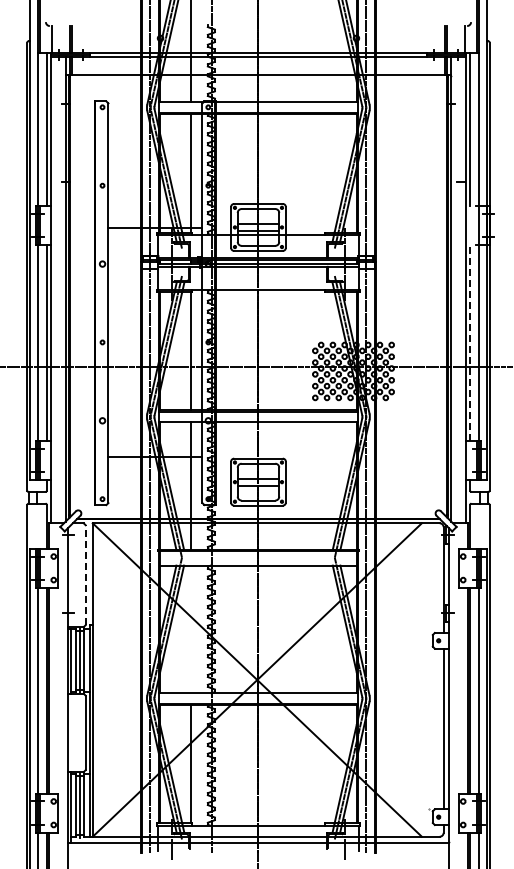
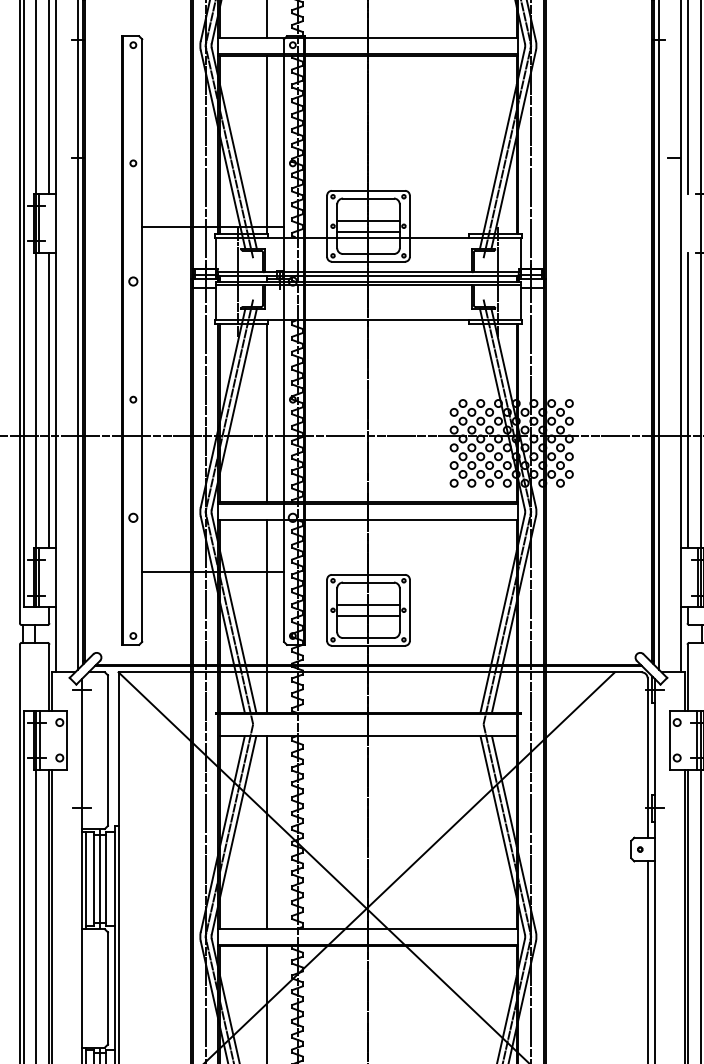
line: (470, 343) -> (688, 401), dashed -> solid
line: (85, 575) -> (107, 751), dashed -> solid
line: (191, 629) -> (267, 832), added

